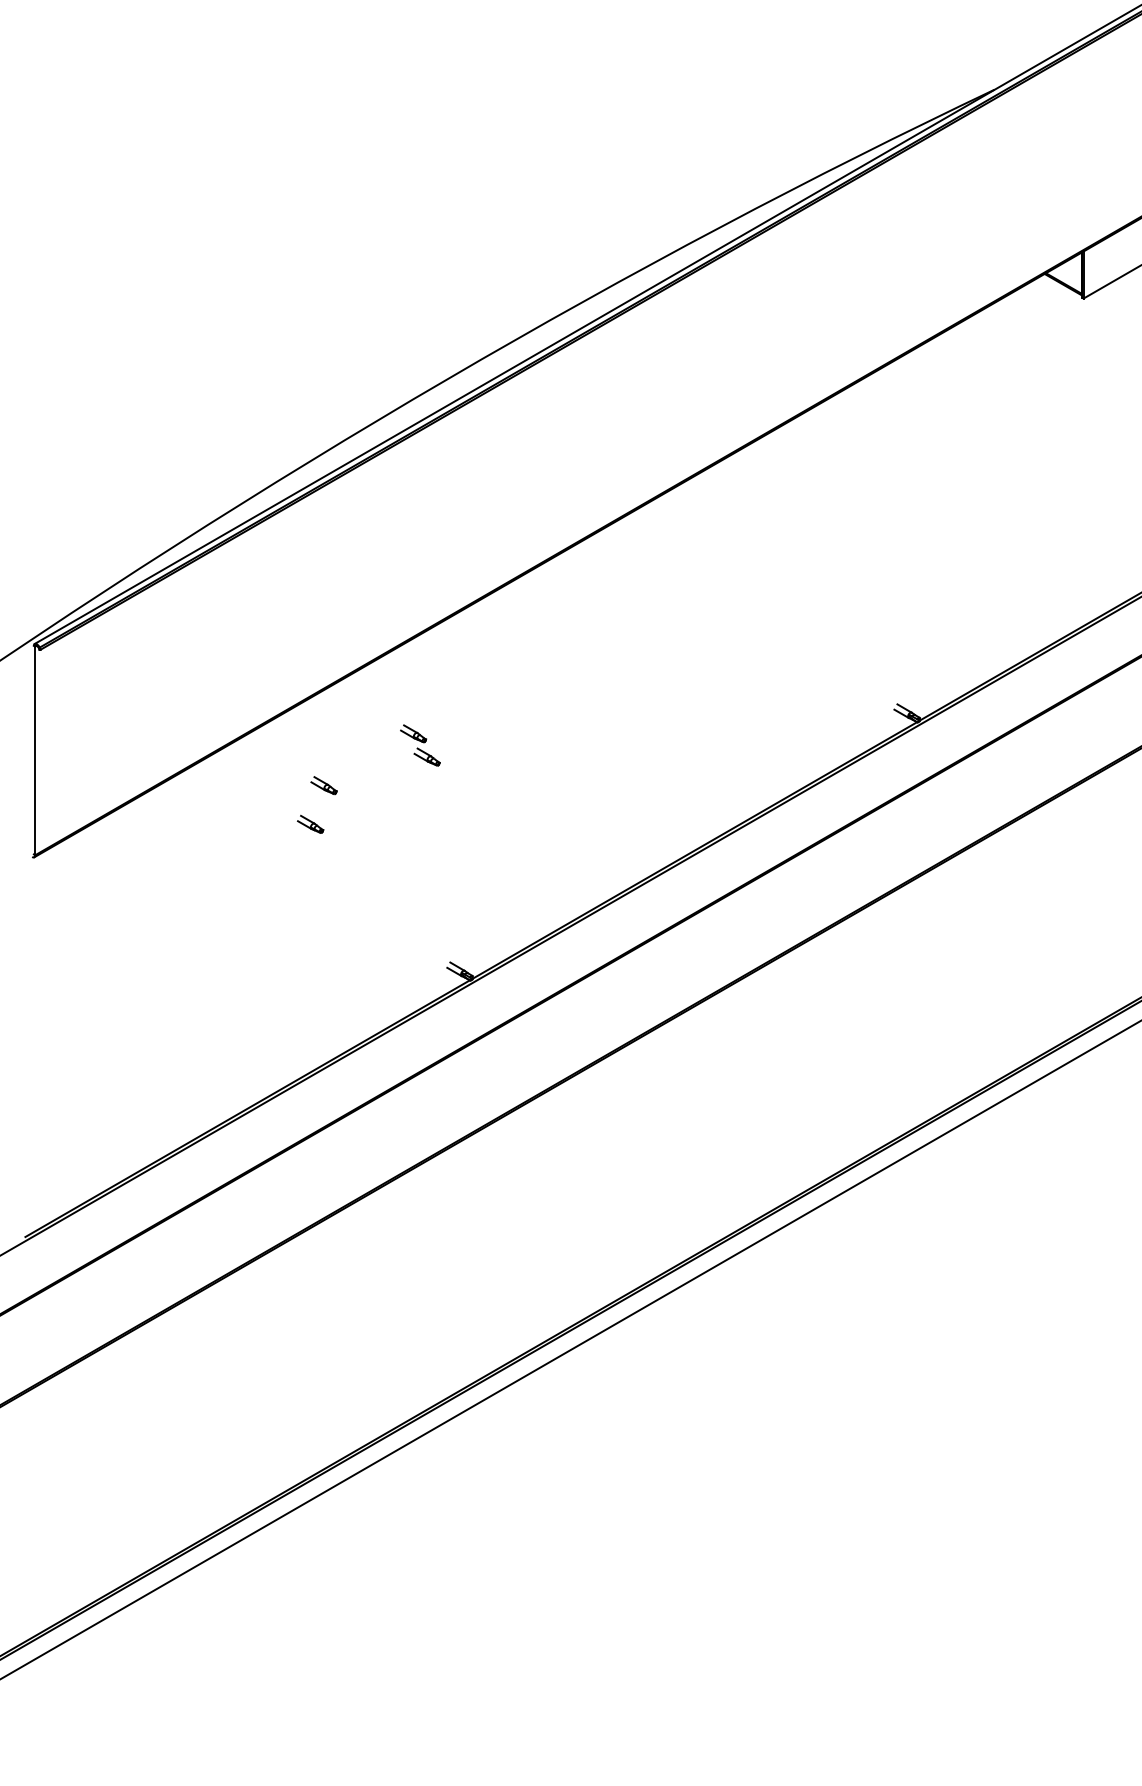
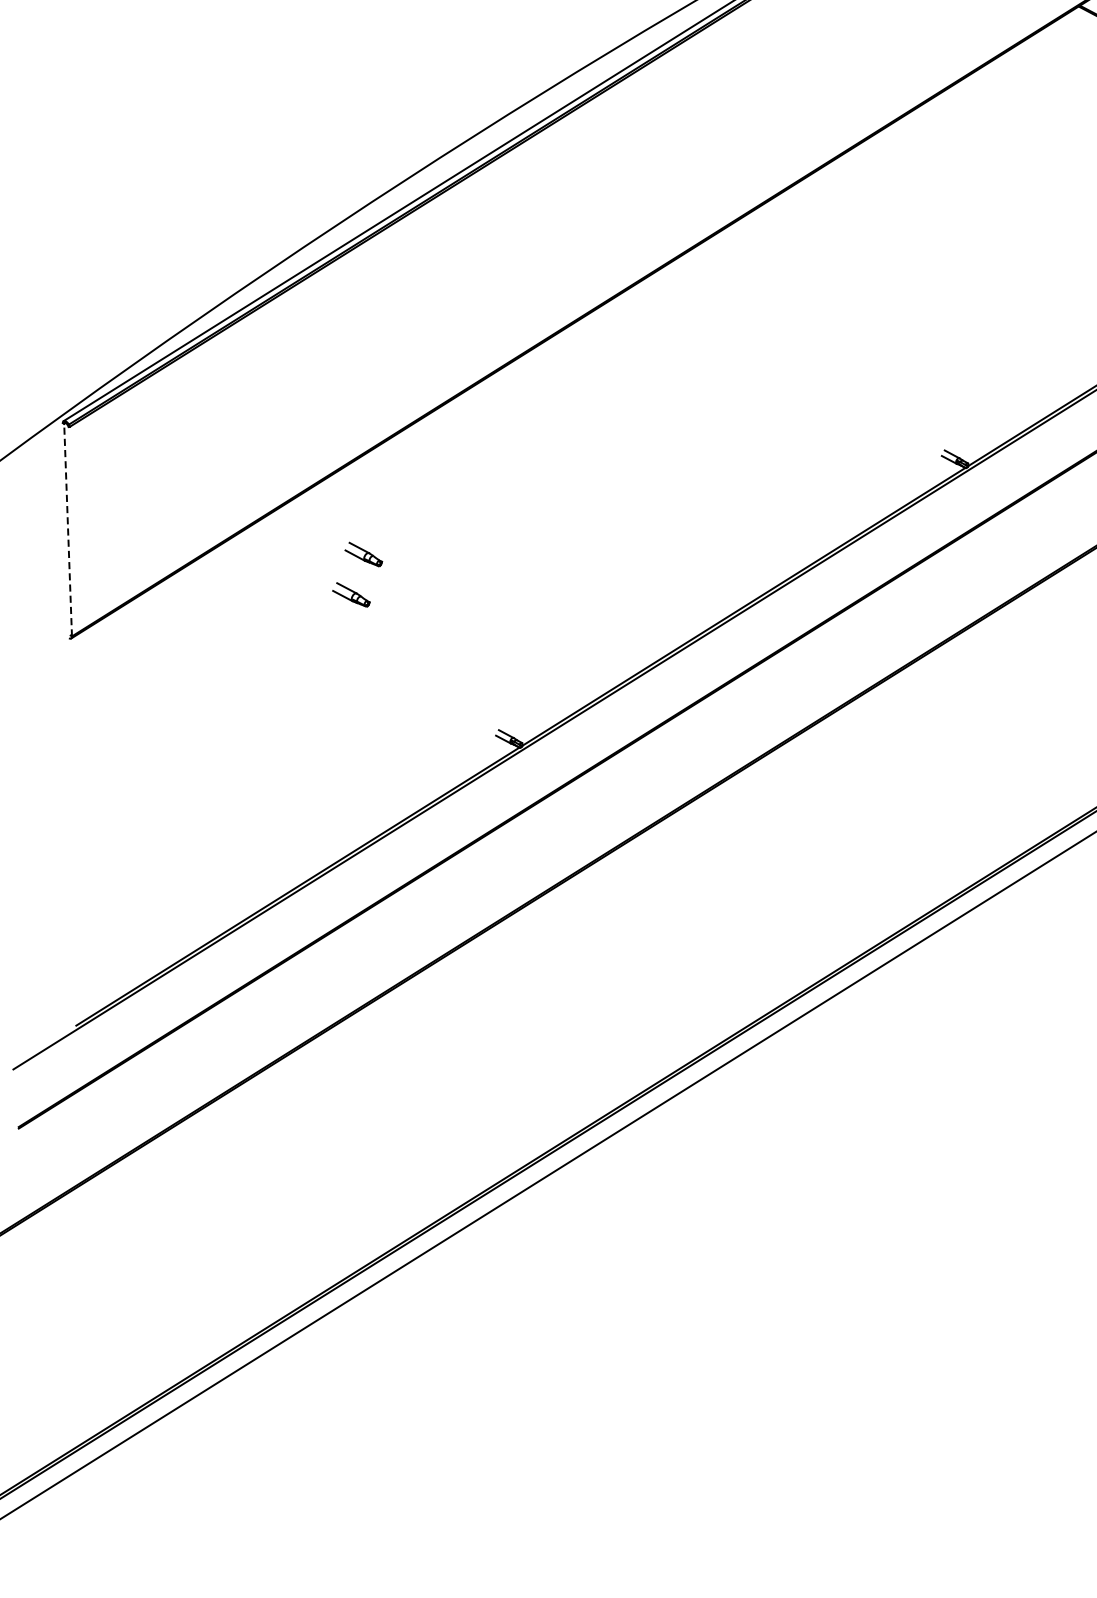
part: (420, 745) -> (460, 510), removed
line: (35, 750) -> (68, 529), solid -> dashed
part: (323, 785) -> (363, 554), size x1.4
part: (310, 823) -> (351, 593), size x1.4

